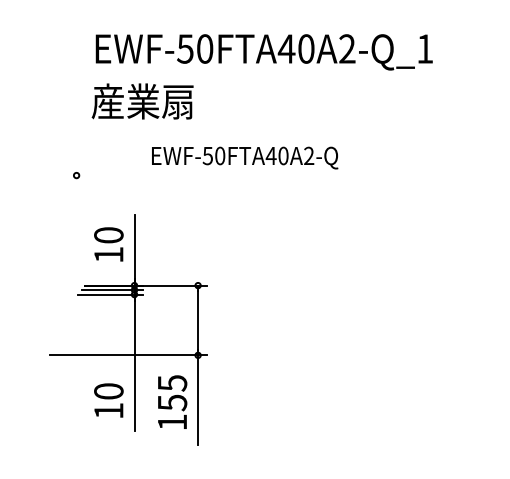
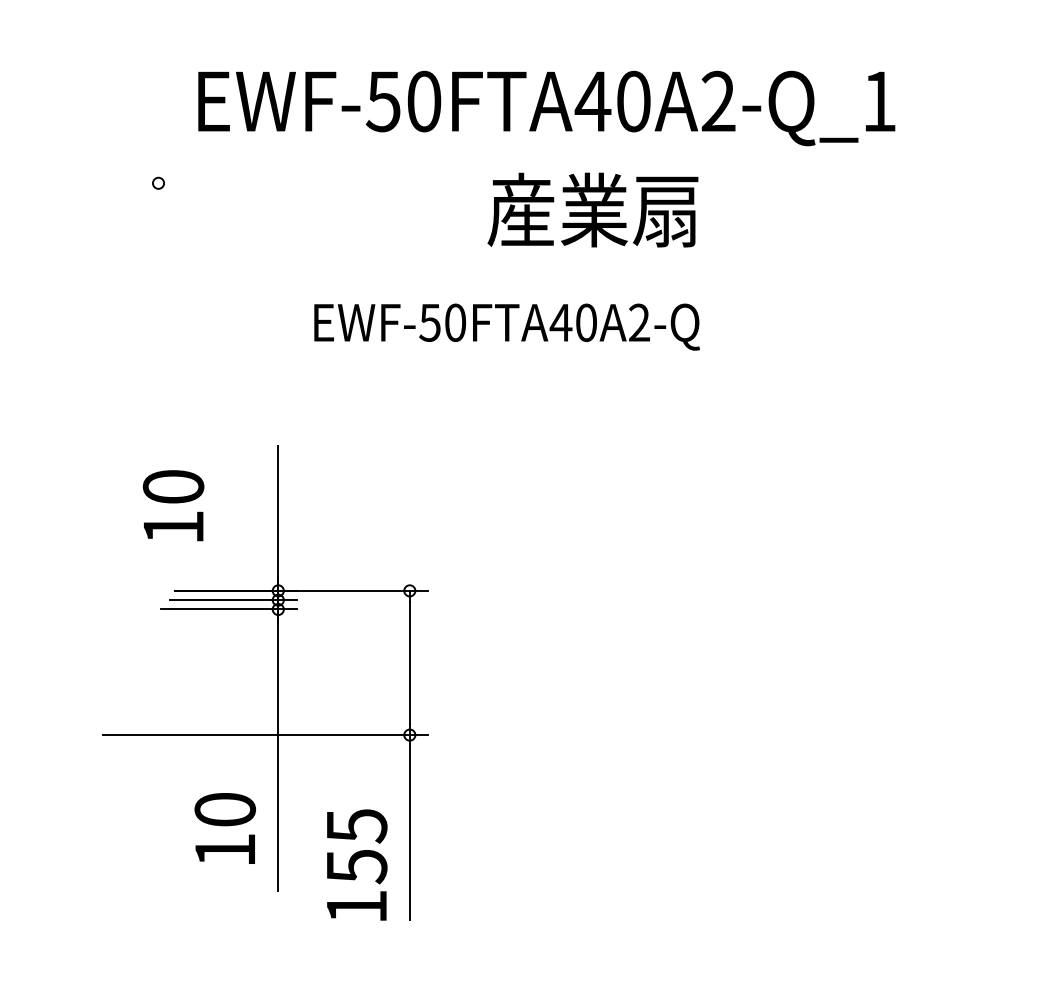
text: (142, 101) -> (592, 210), moved
circle: (76, 175) -> (158, 183), moved
text: (108, 244) -> (172, 505), moved
text: (172, 401) -> (356, 863), moved

